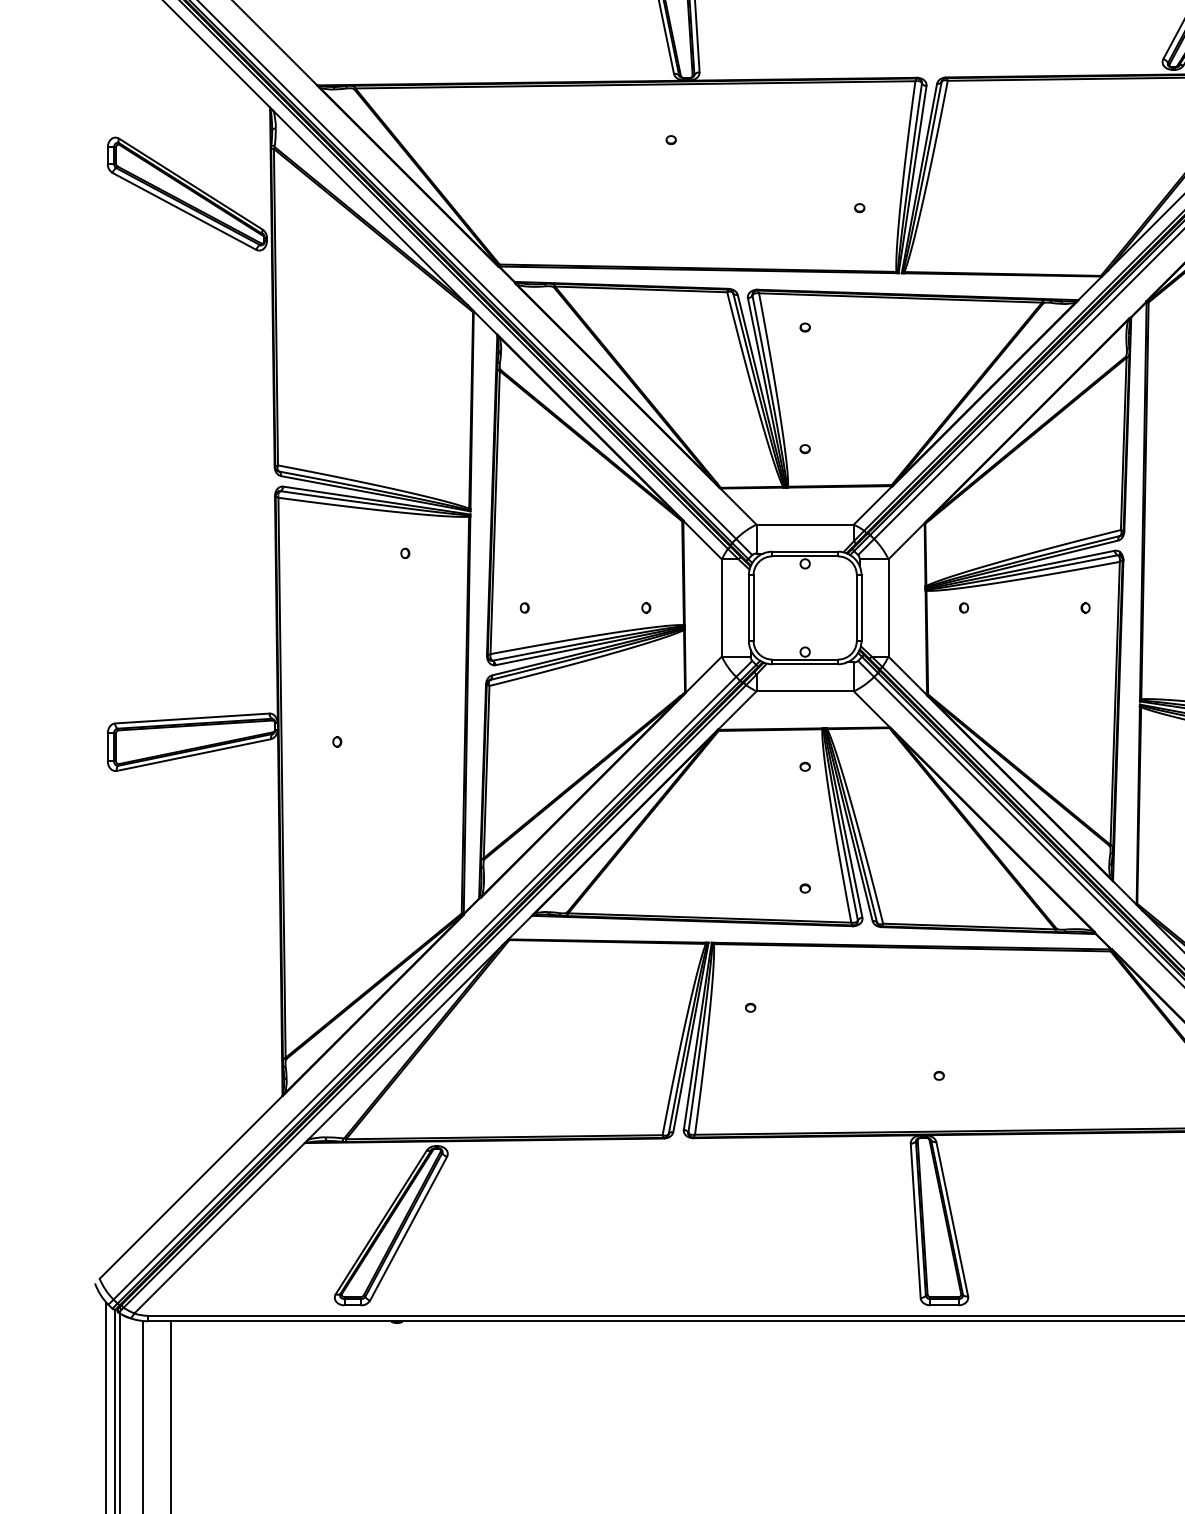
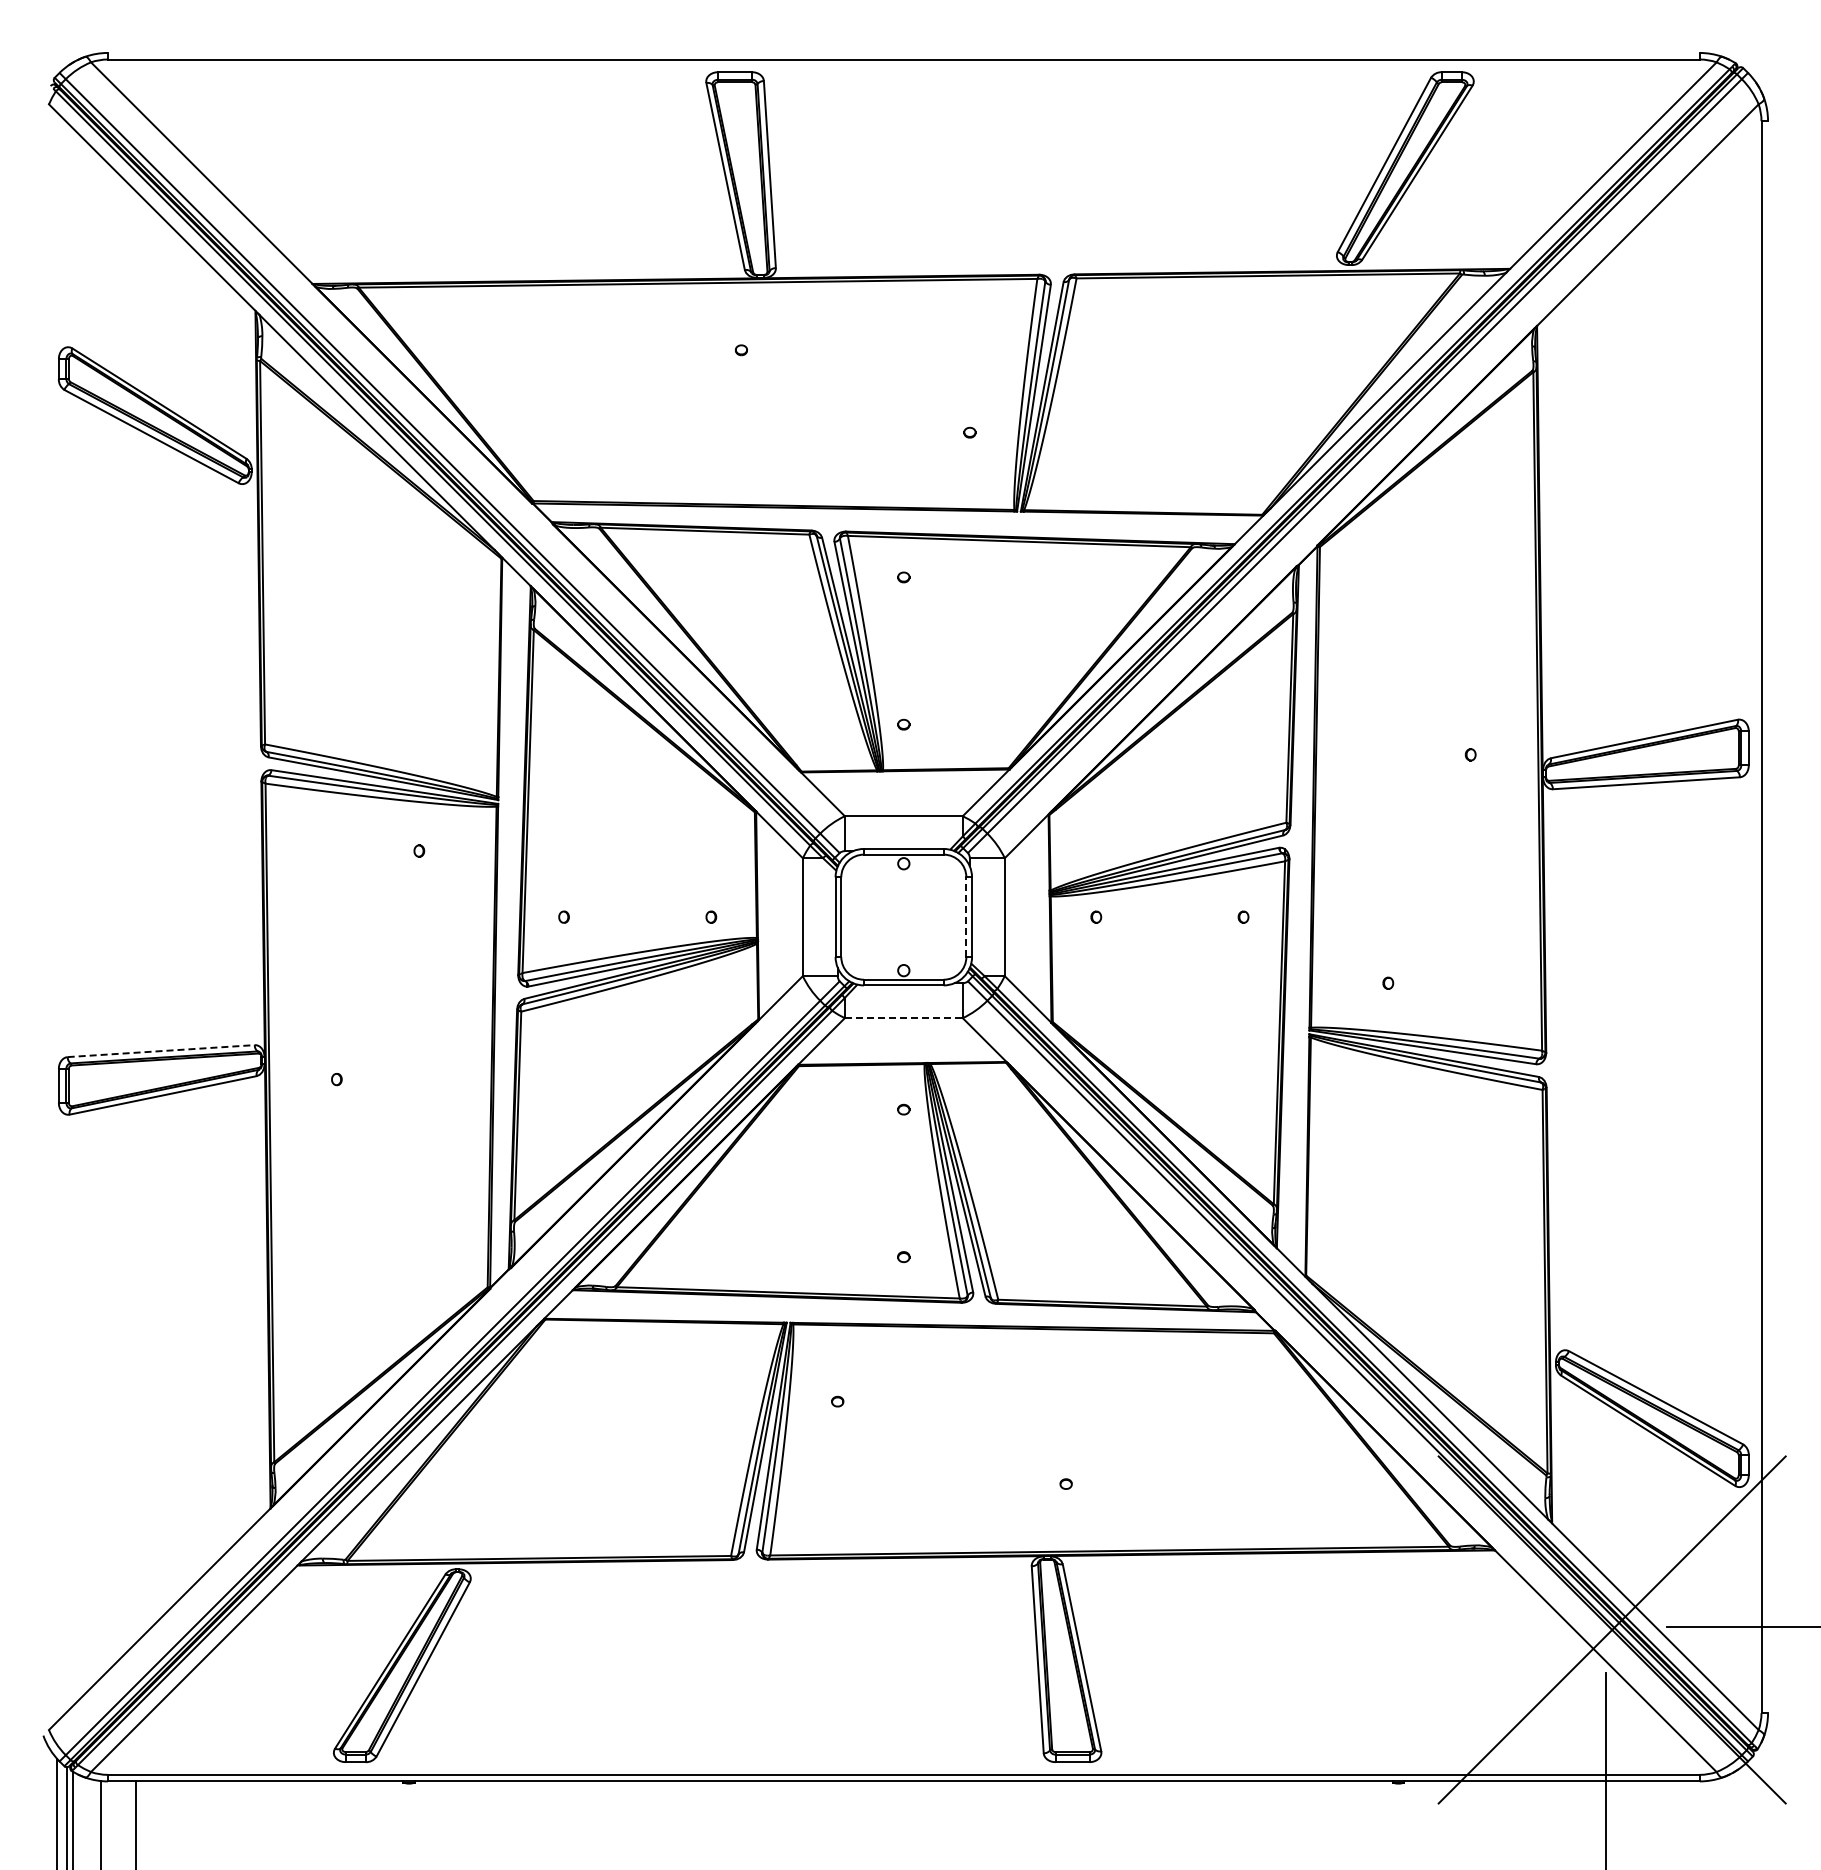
line: (856, 608) -> (966, 917), solid -> dashed
line: (804, 691) -> (903, 1018), solid -> dashed
line: (192, 718) -> (161, 1051), solid -> dashed

